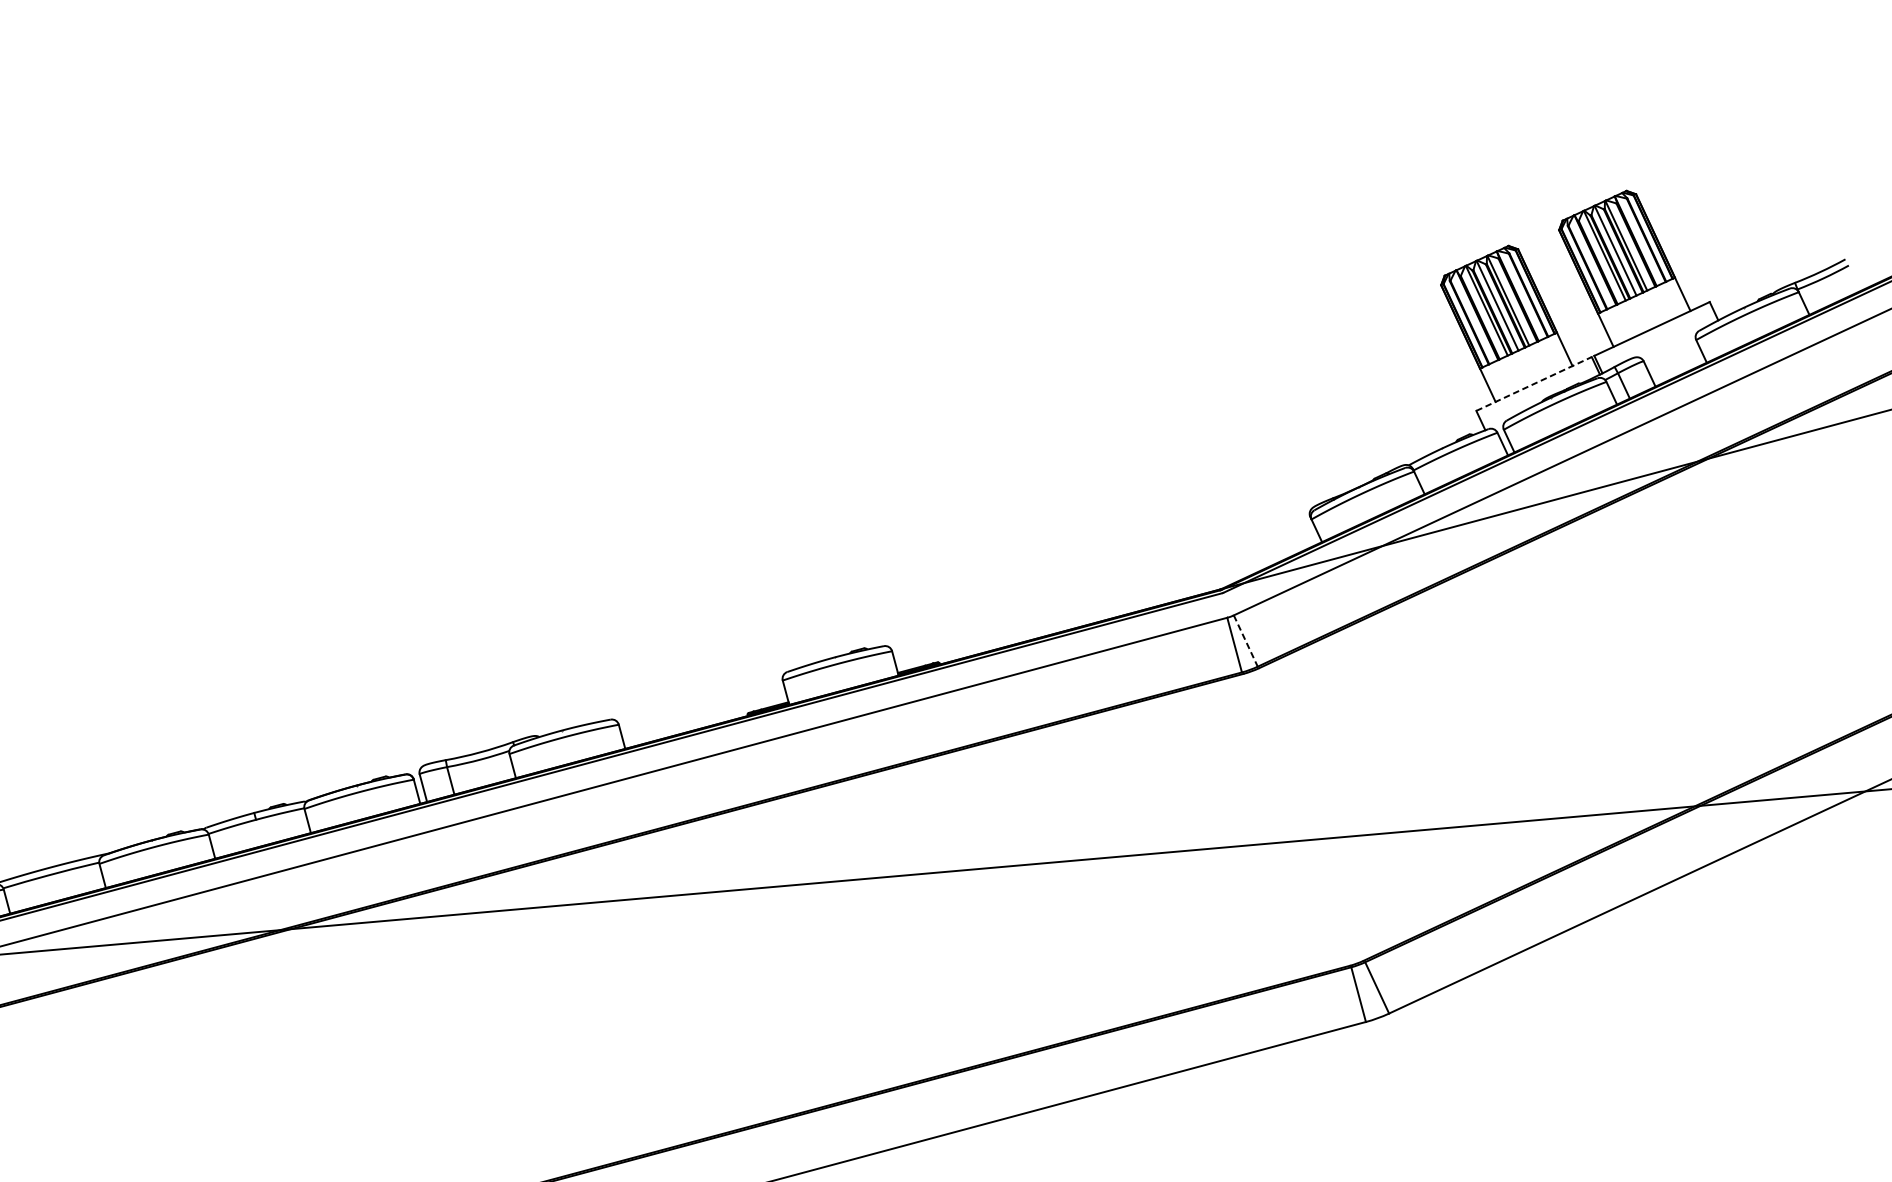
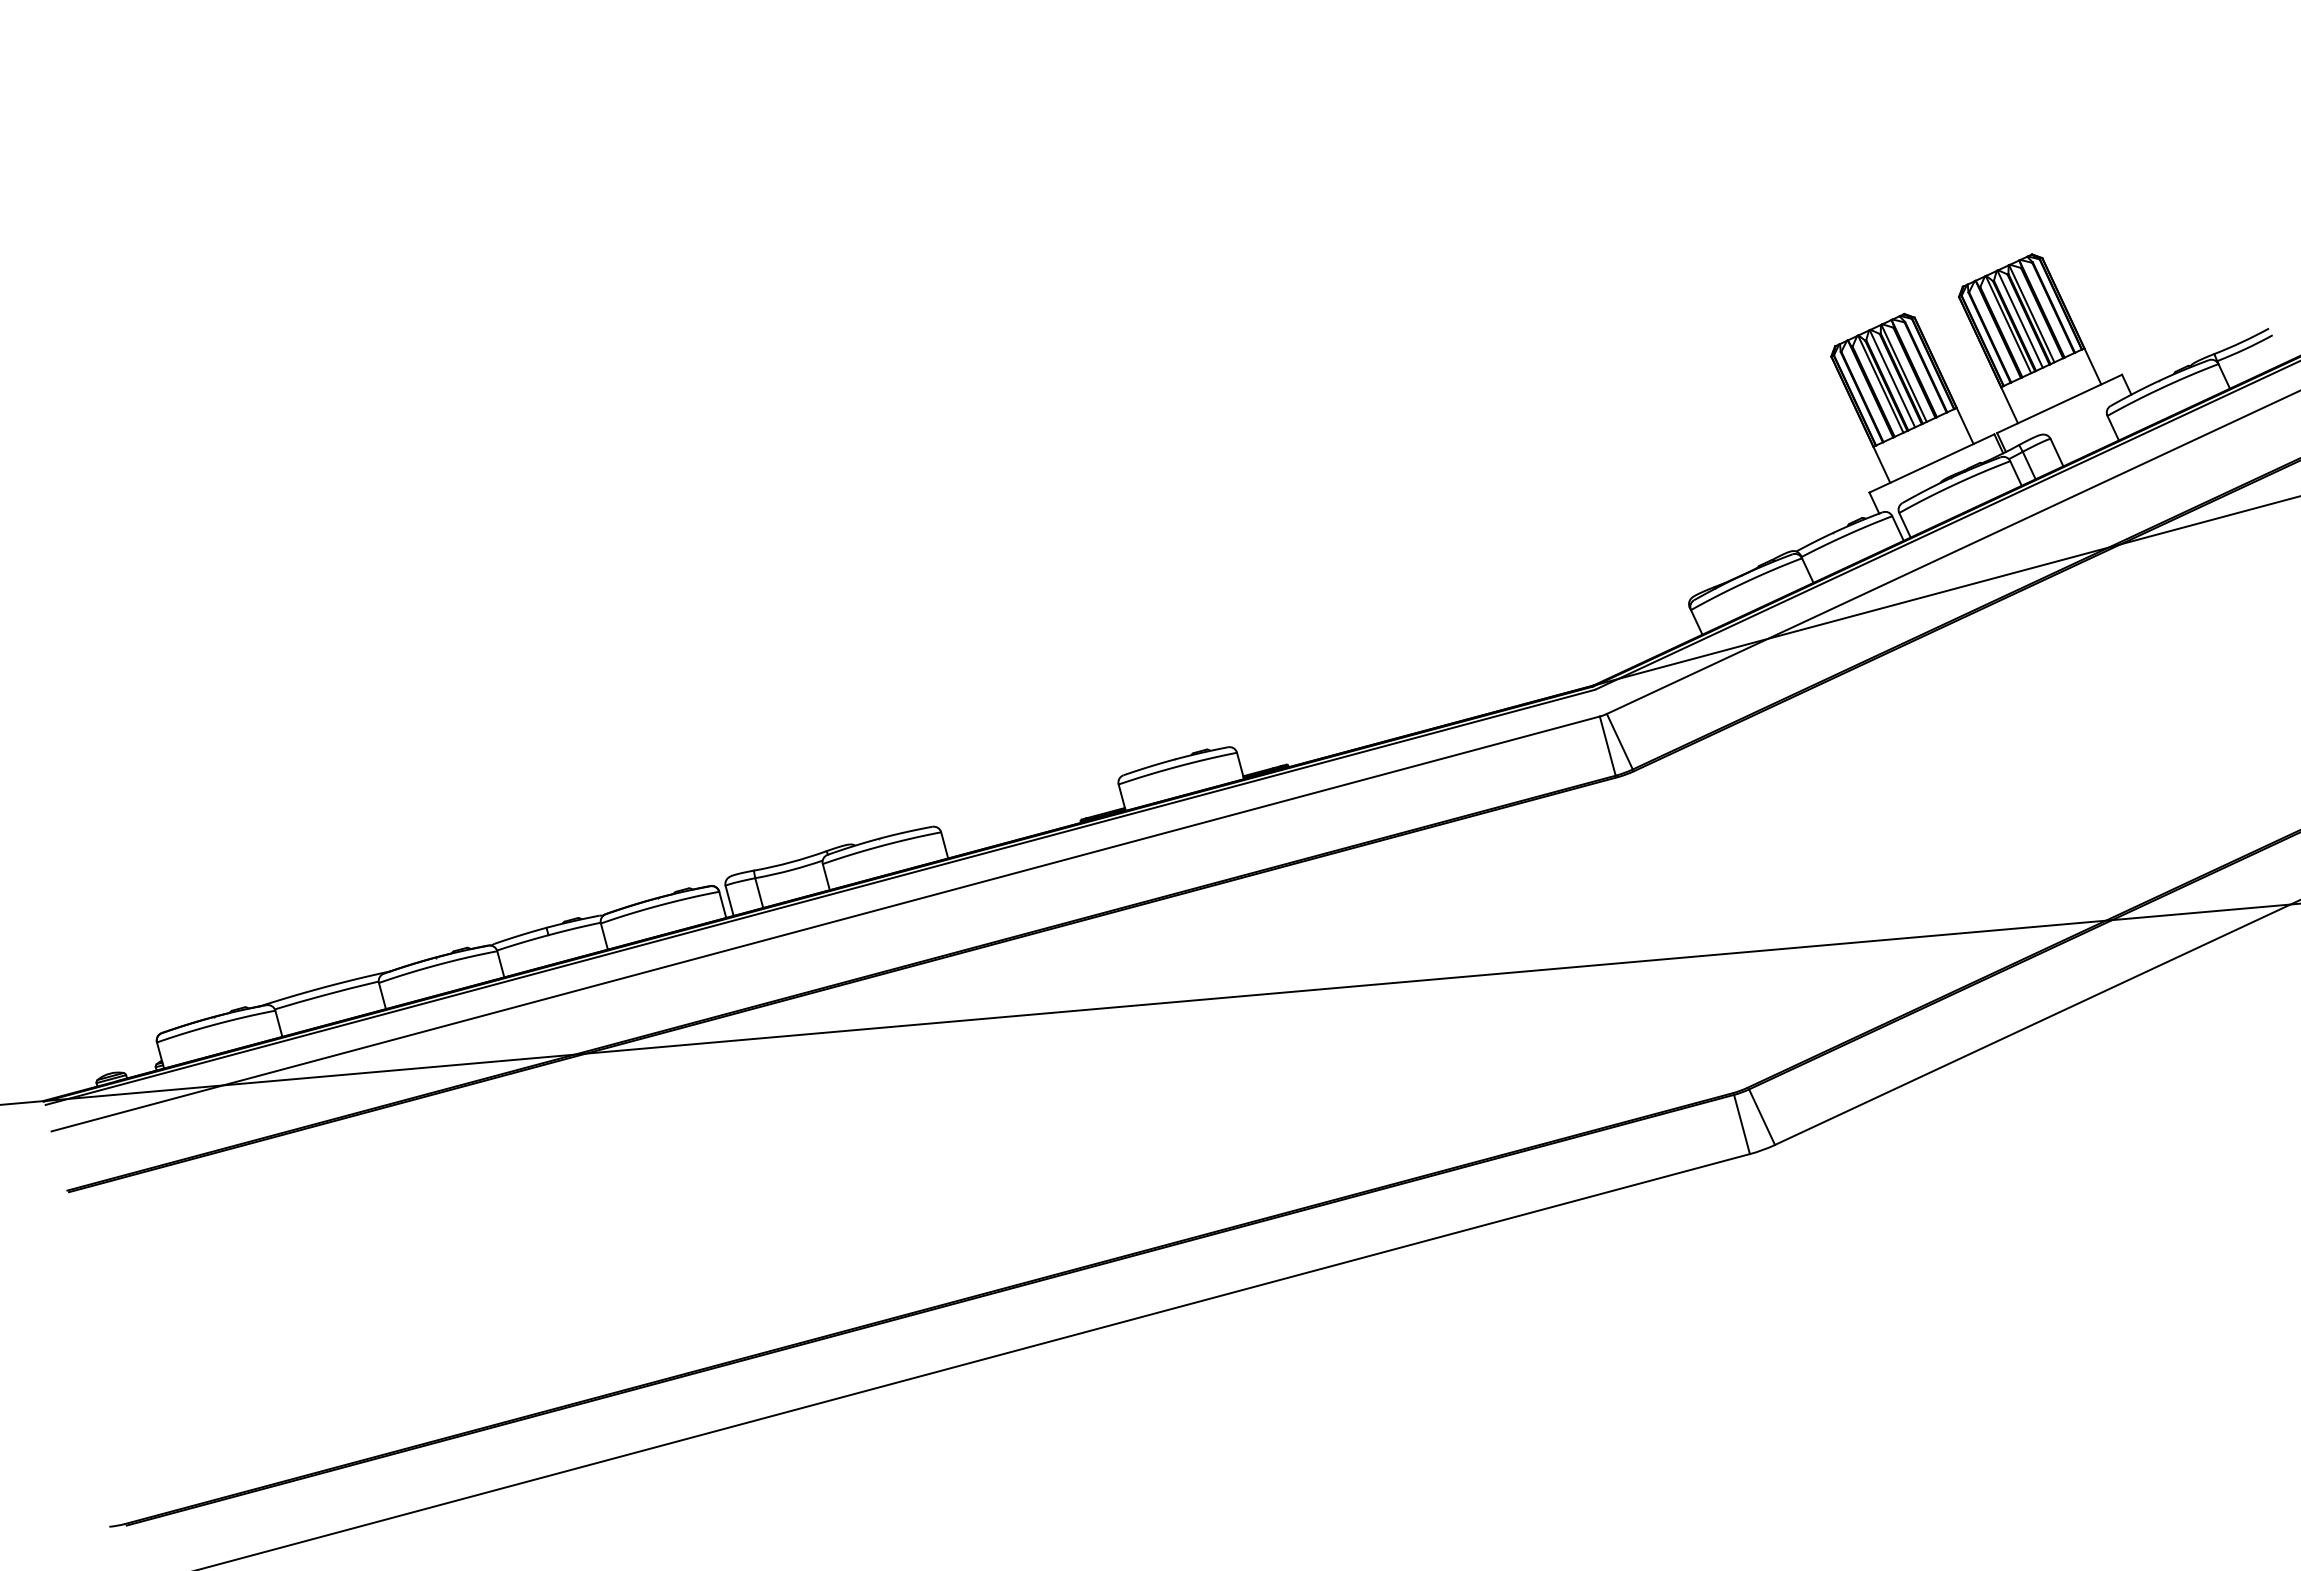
line: (1533, 384) -> (1931, 463), dashed -> solid
line: (1245, 640) -> (1619, 741), dashed -> solid

